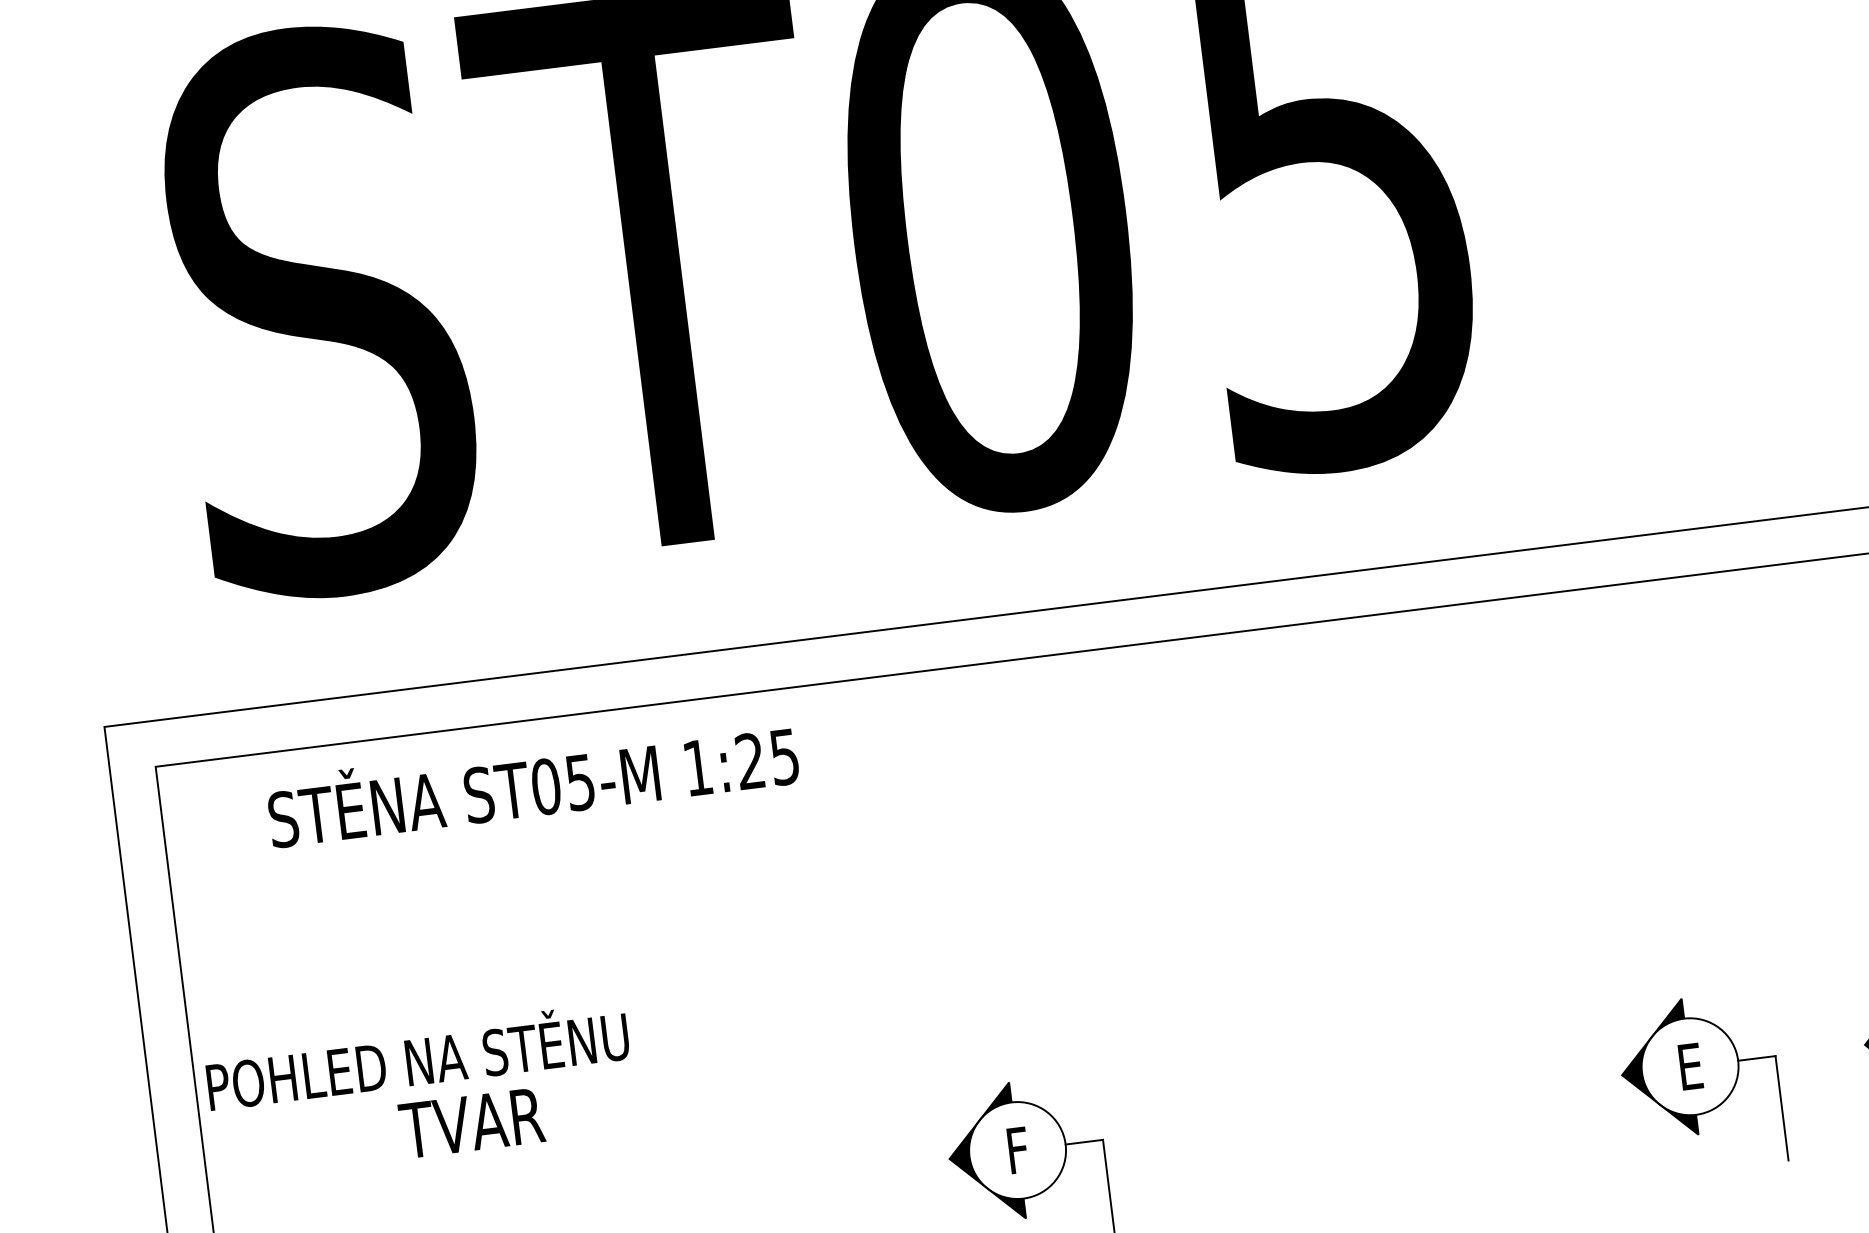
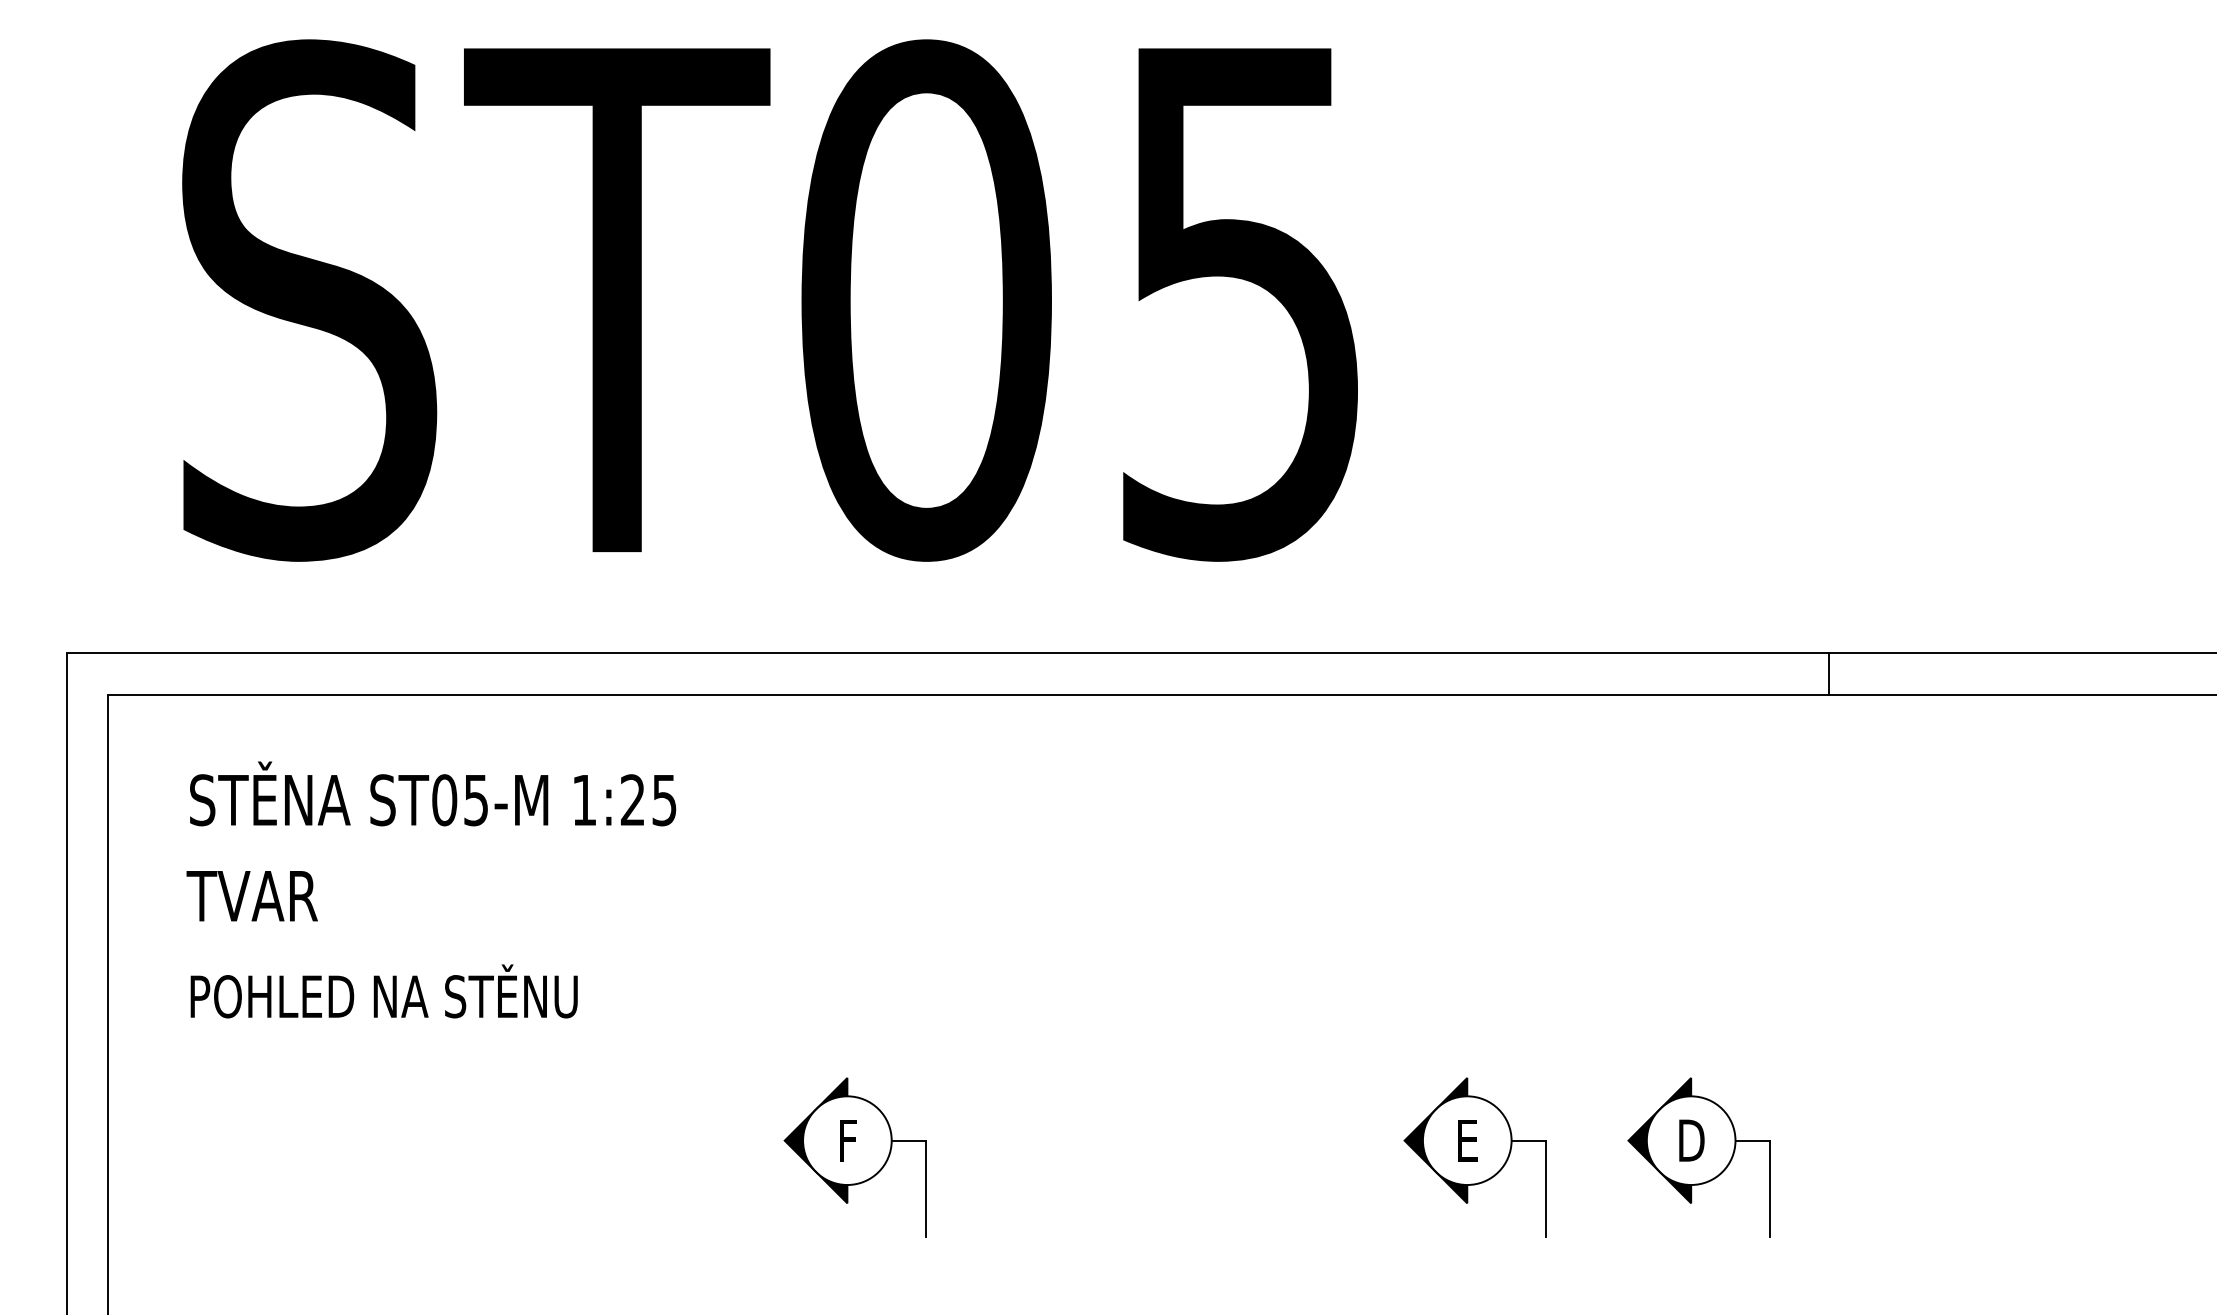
text: (533, 780) -> (433, 793), moved
text: (416, 1056) -> (383, 991), moved
text: (471, 1123) -> (251, 896), moved

